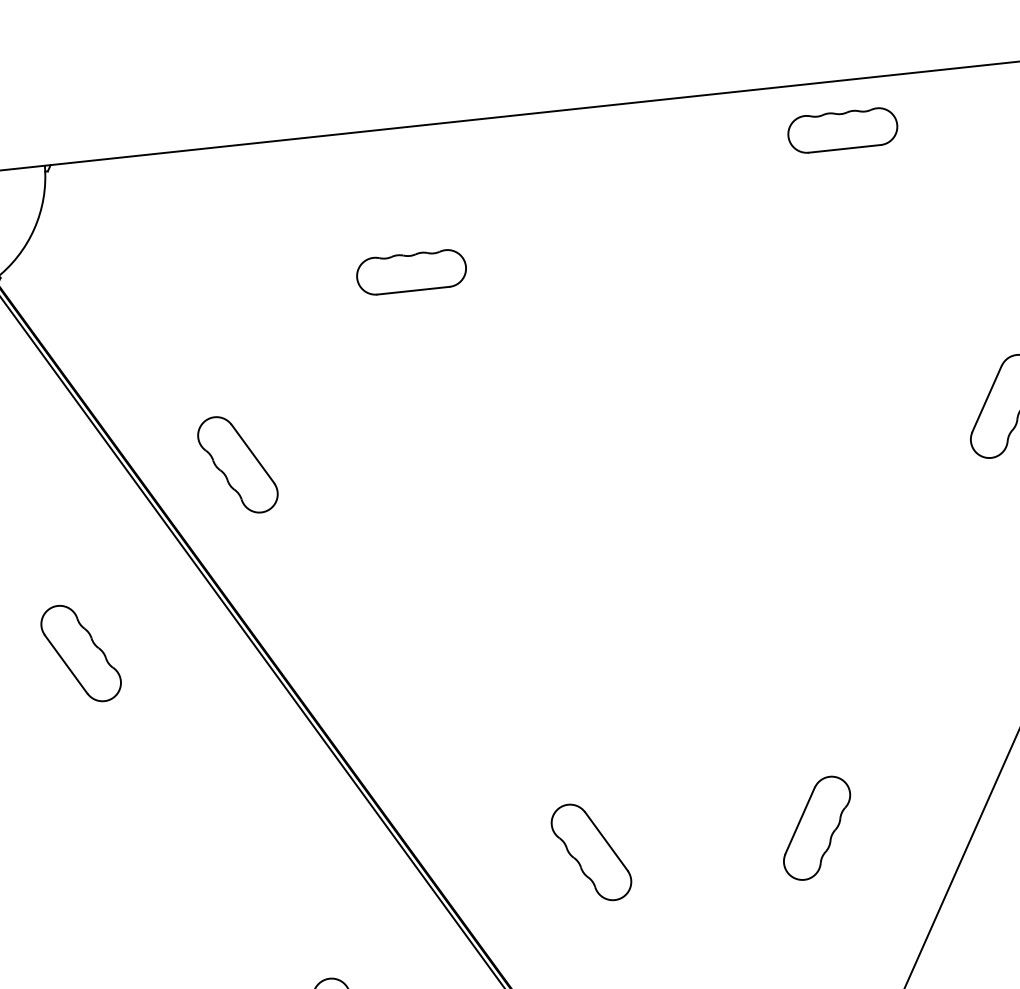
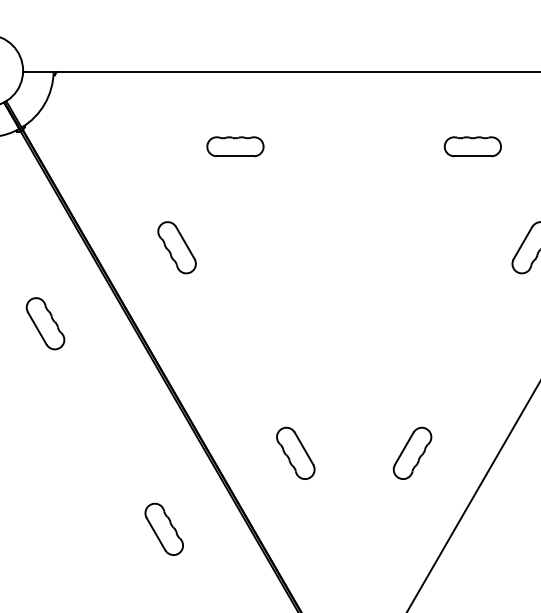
part: (841, 130) -> (472, 146), moved
part: (236, 464) -> (176, 247), moved

